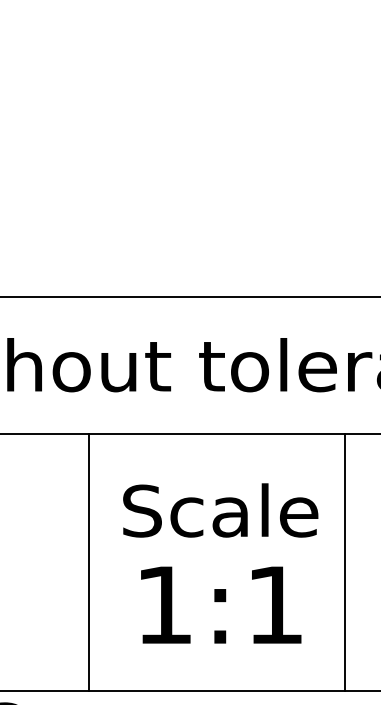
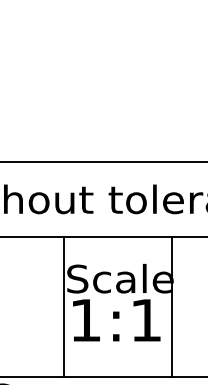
line: (88, 563) -> (63, 307), moved
line: (345, 563) -> (171, 307), moved
text: (220, 605) -> (116, 320), moved

